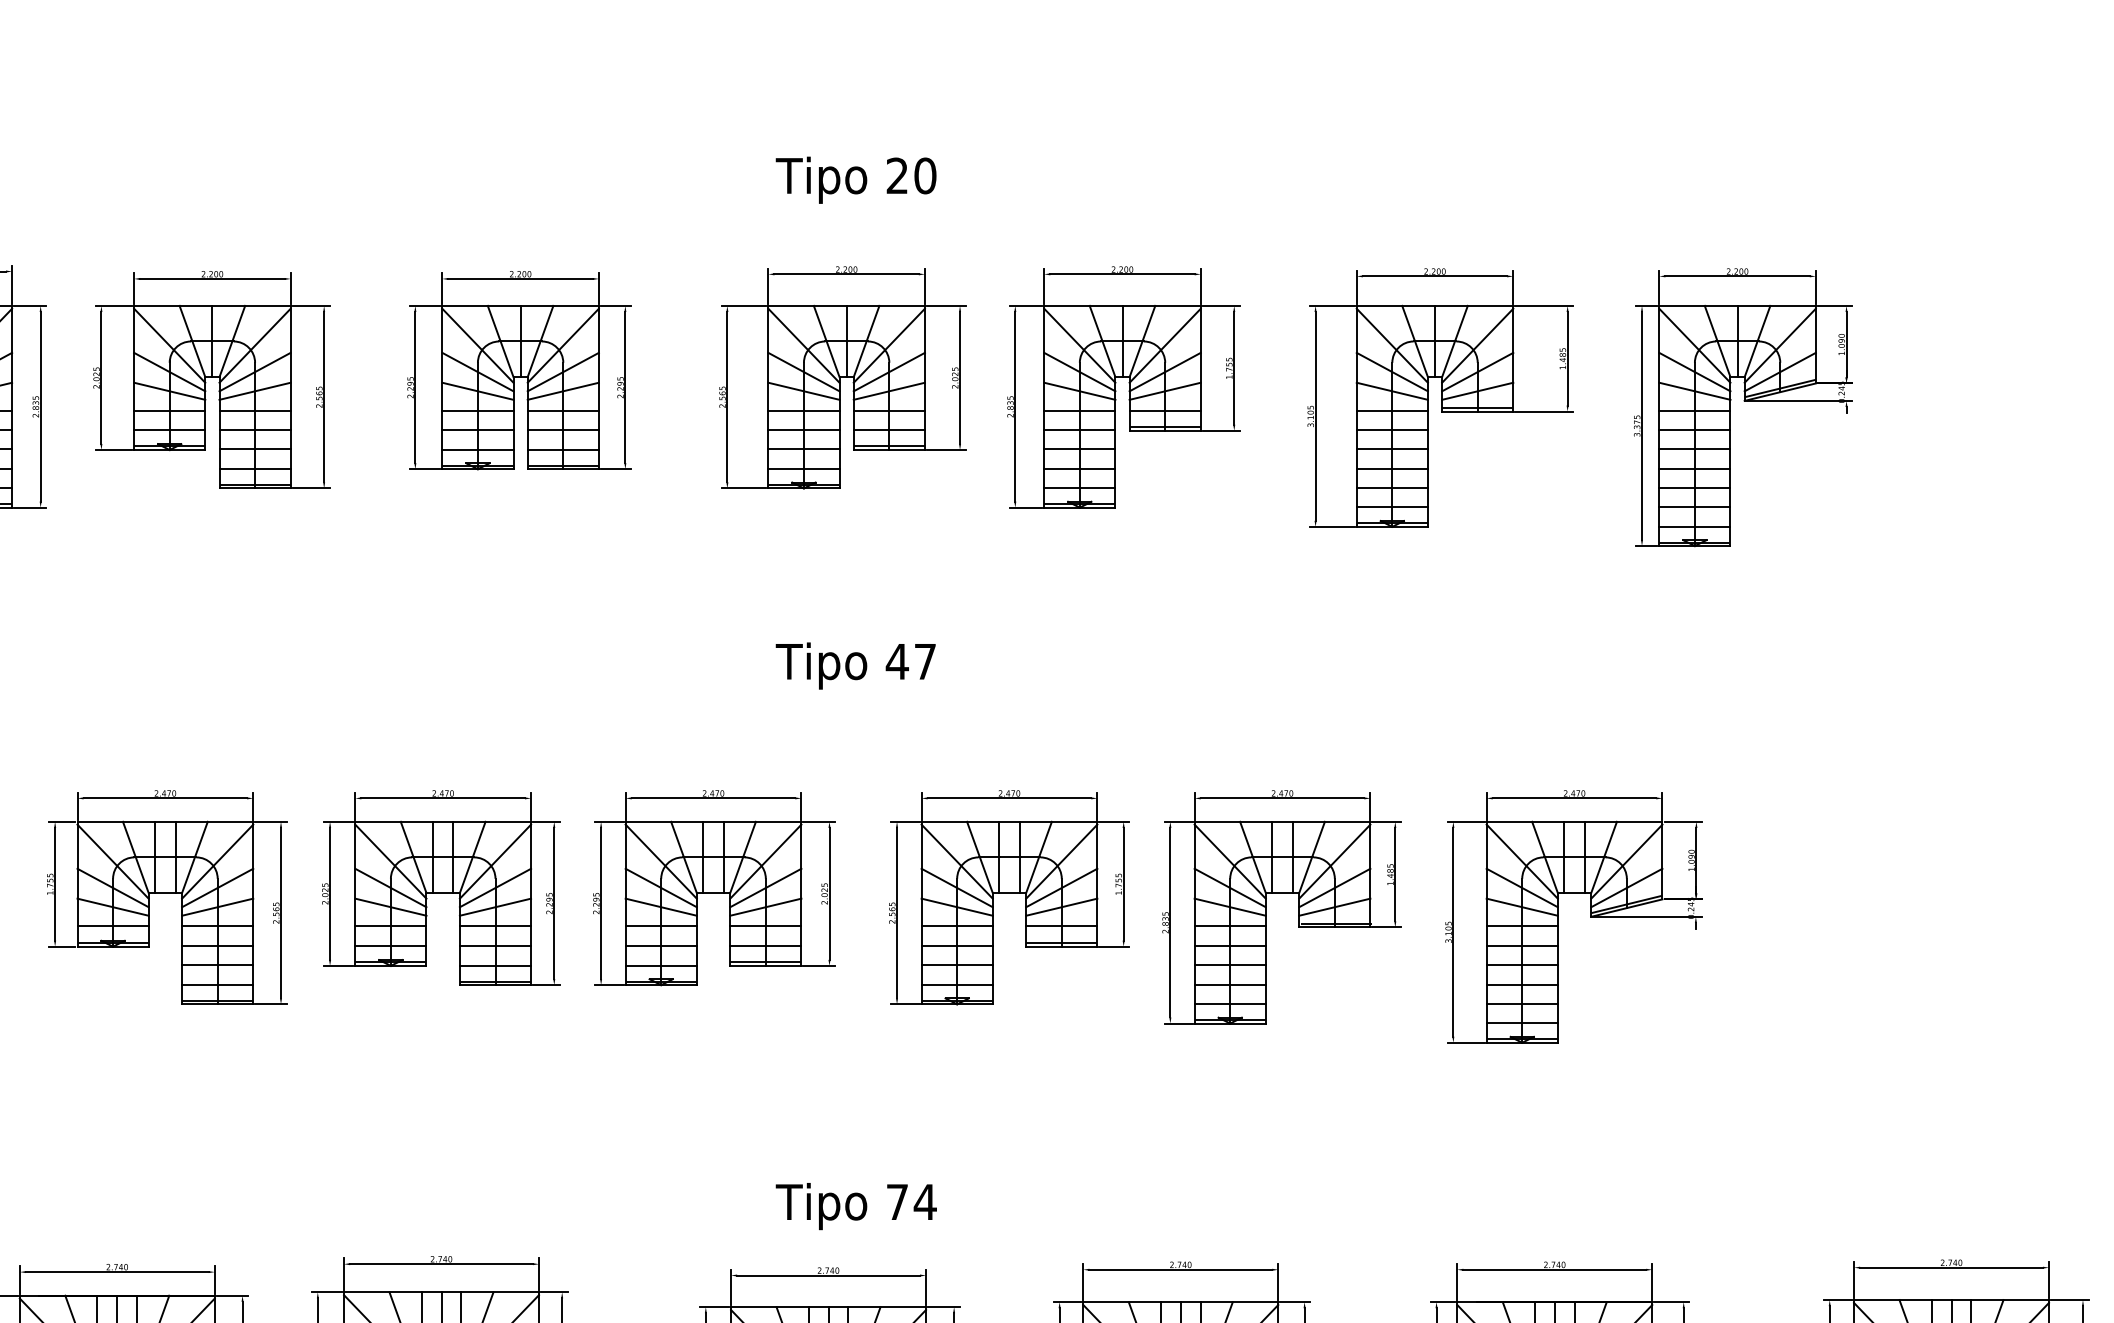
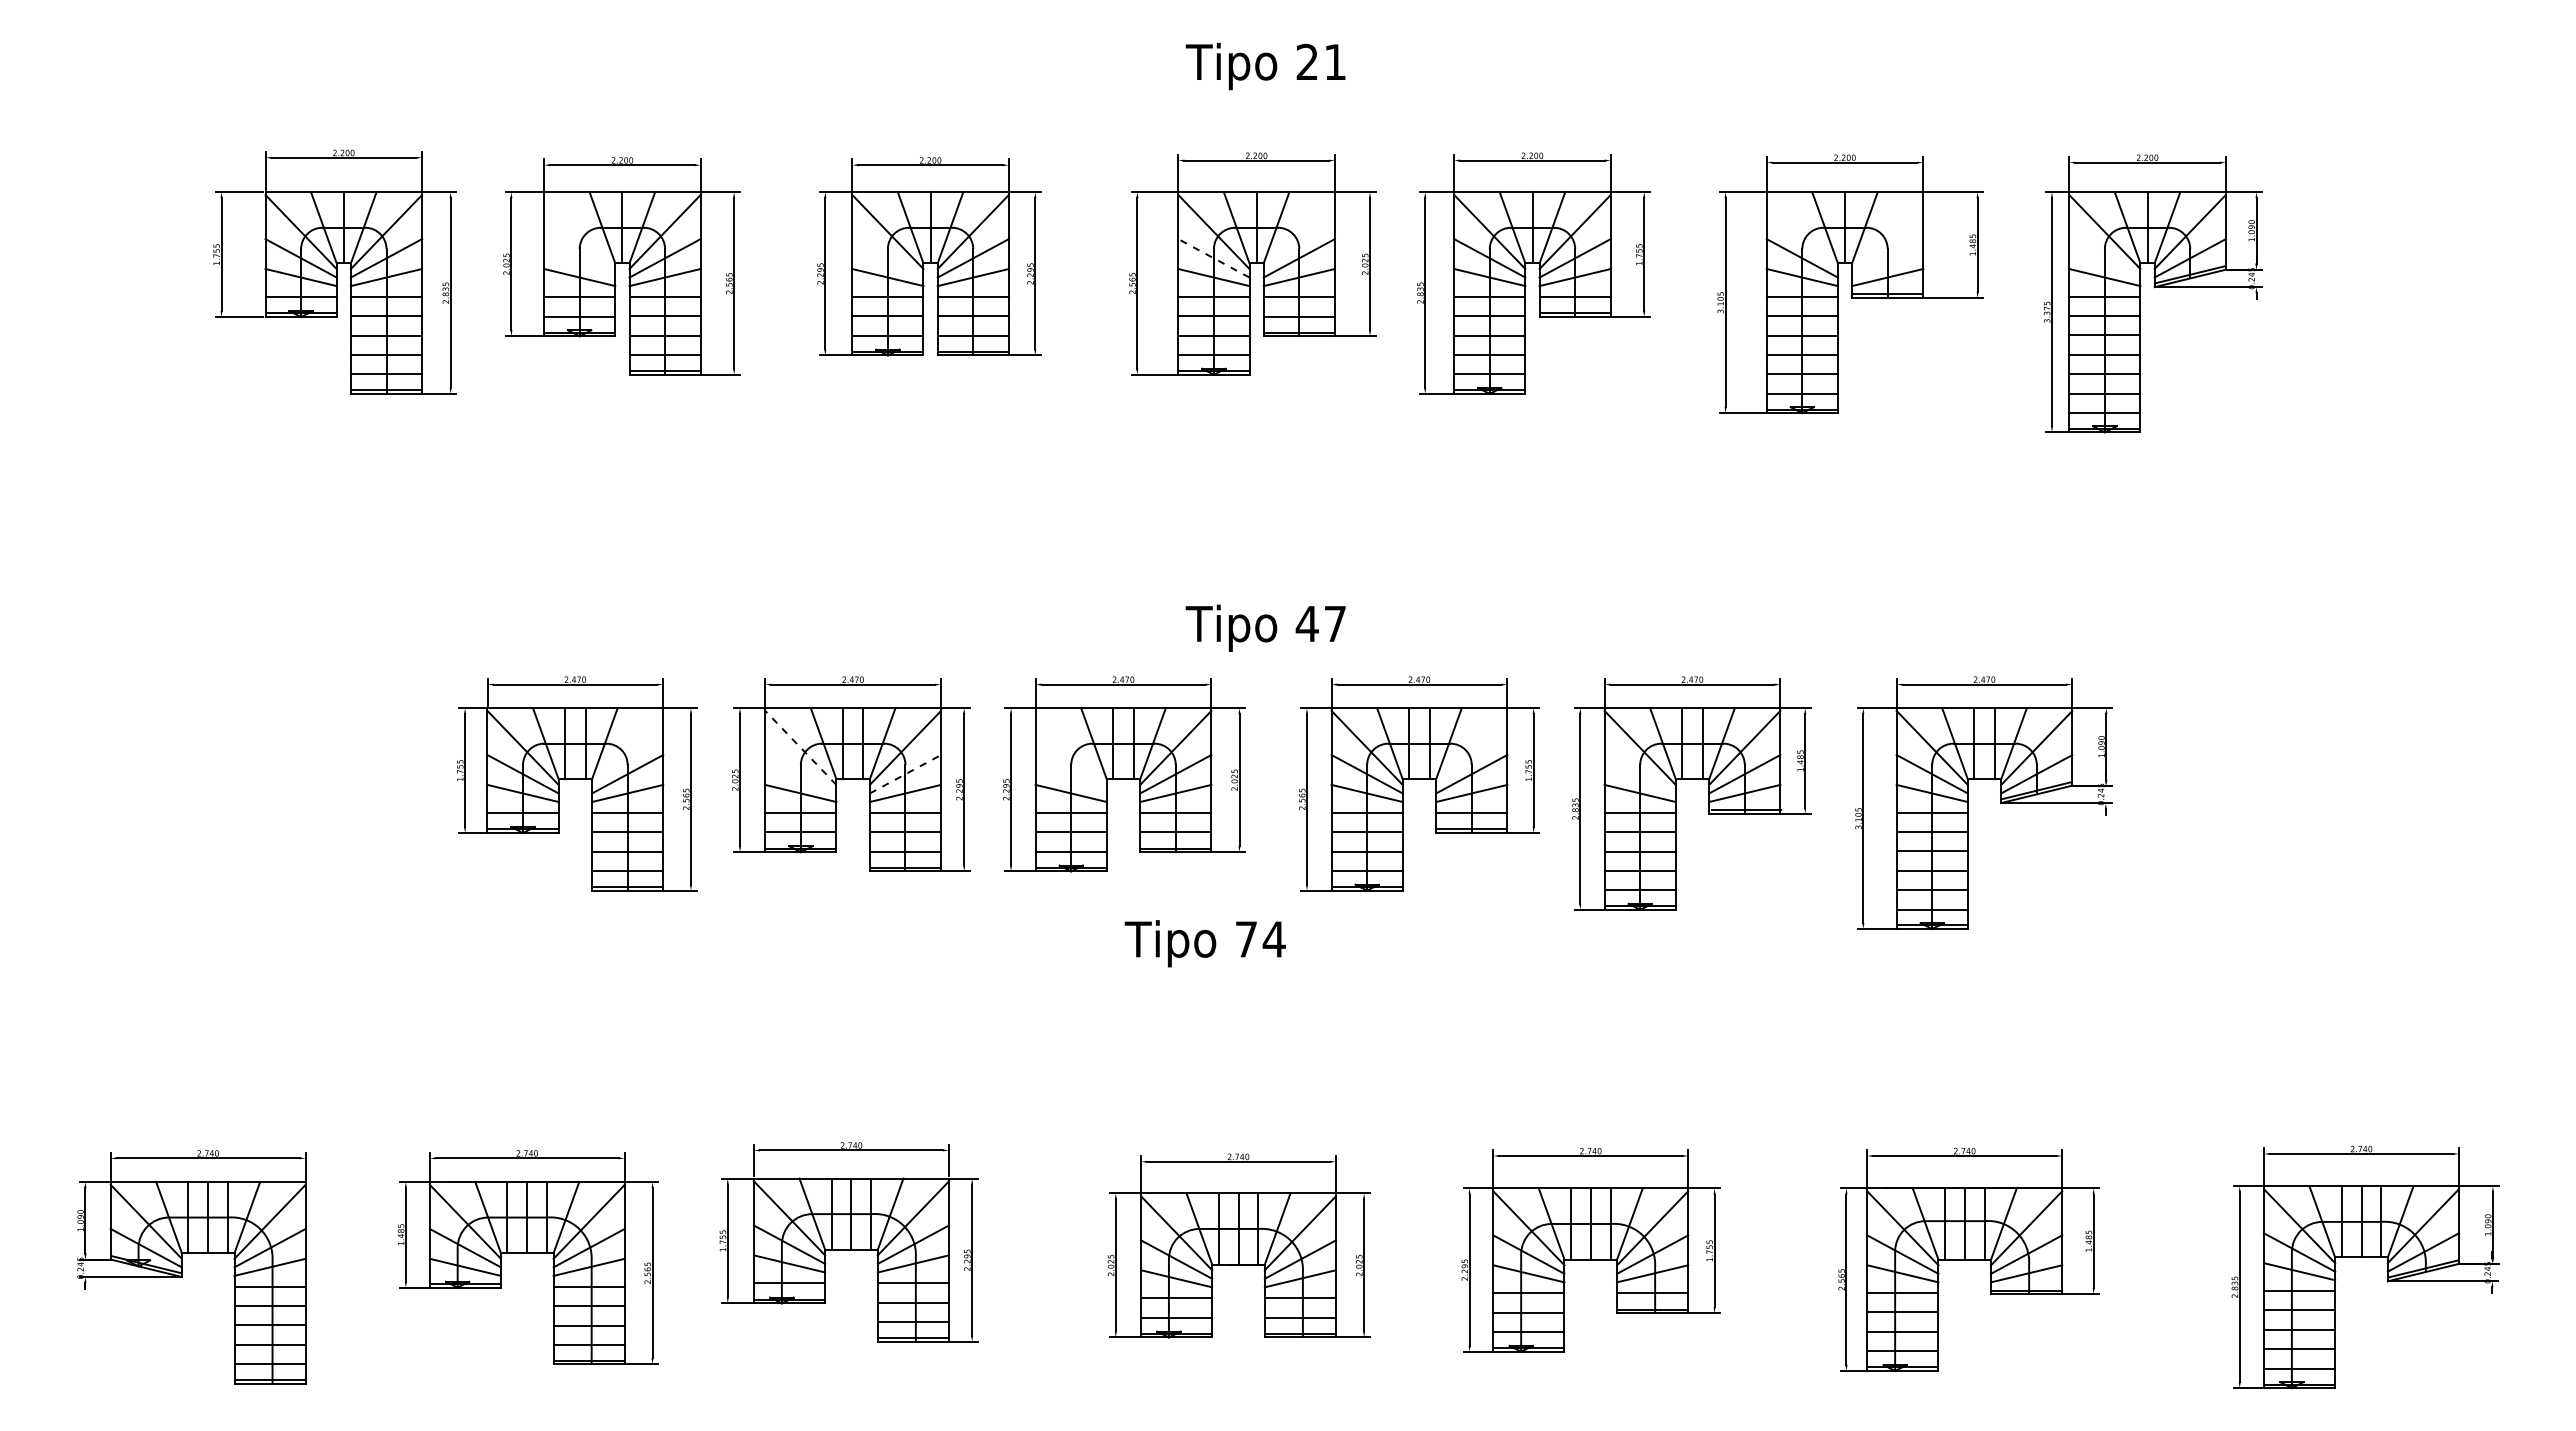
text: (925, 175) -> (1335, 61), 20 -> 21
line: (169, 346) -> (579, 232), removed
line: (888, 346) -> (1298, 232), removed
line: (1391, 346) -> (1801, 232), removed
line: (1477, 346) -> (1887, 232), removed
line: (169, 372) -> (579, 258), removed
line: (477, 372) -> (887, 258), removed
line: (803, 372) -> (1213, 258), solid -> dashed
line: (1477, 372) -> (1887, 258), removed
line: (1694, 372) -> (2104, 258), removed
text: (855, 665) -> (1265, 627), moved
line: (217, 861) -> (627, 747), removed
line: (390, 861) -> (800, 747), solid -> dashed
line: (660, 861) -> (1070, 747), removed
line: (1061, 861) -> (1471, 747), removed
line: (390, 888) -> (800, 774), removed
line: (495, 888) -> (905, 774), solid -> dashed
line: (660, 888) -> (1070, 774), removed
line: (1229, 888) -> (1639, 774), removed
text: (855, 1206) -> (1204, 943), moved

